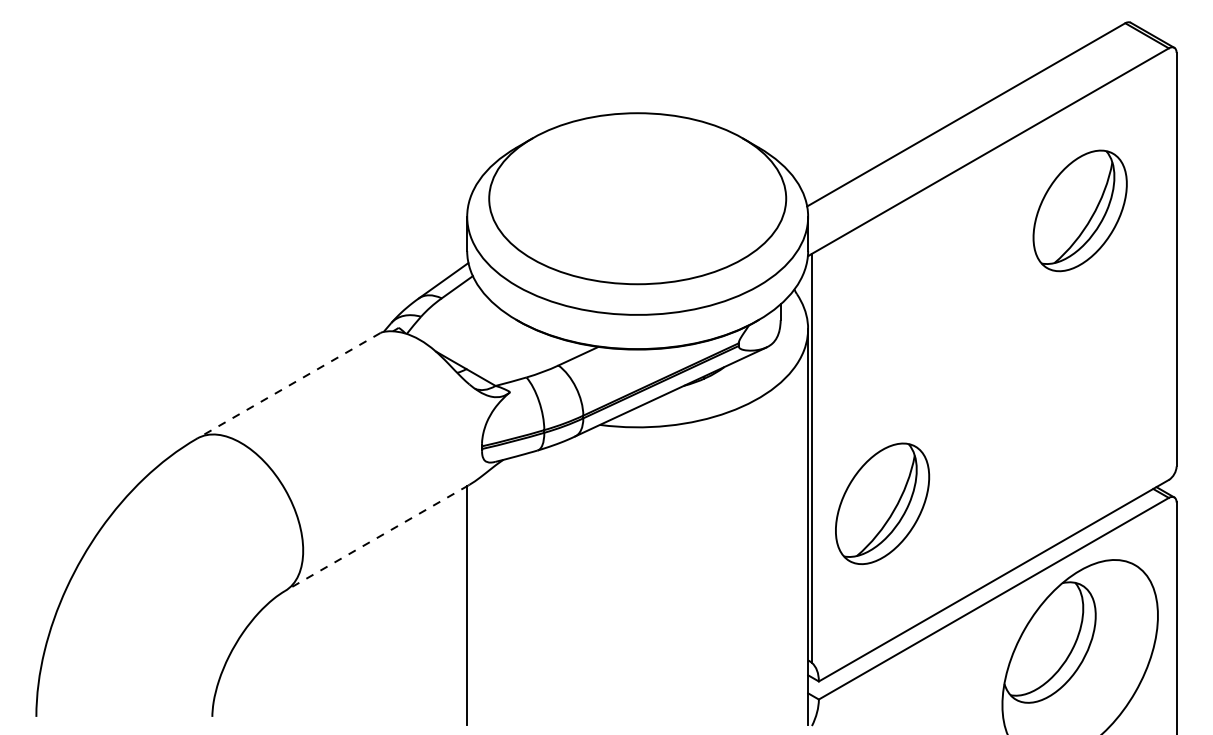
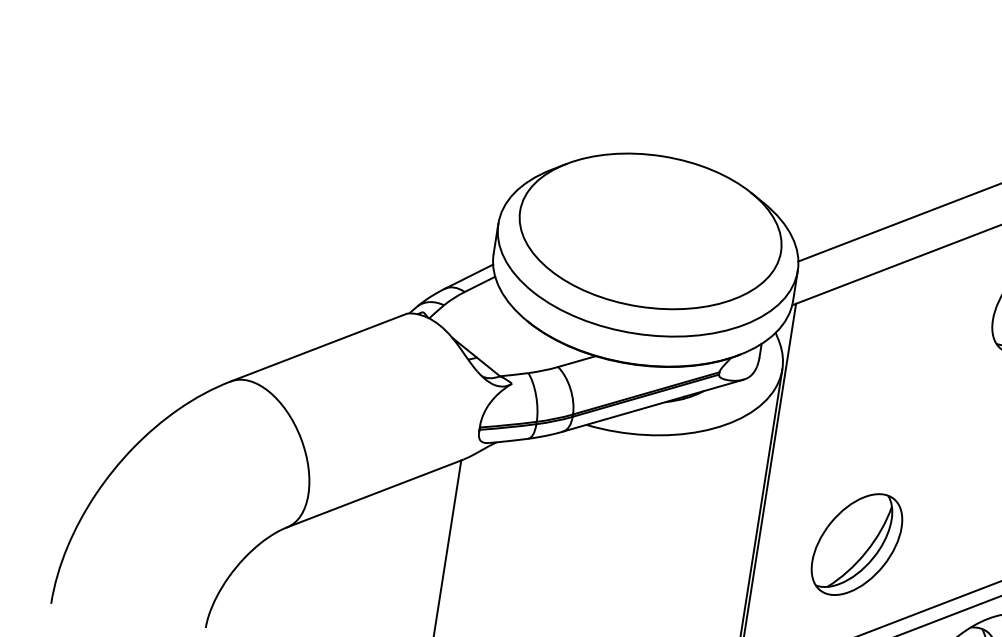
line: (288, 385) -> (318, 347), dashed -> solid
part: (882, 503) -> (856, 544), moved
line: (376, 538) -> (374, 493), dashed -> solid

